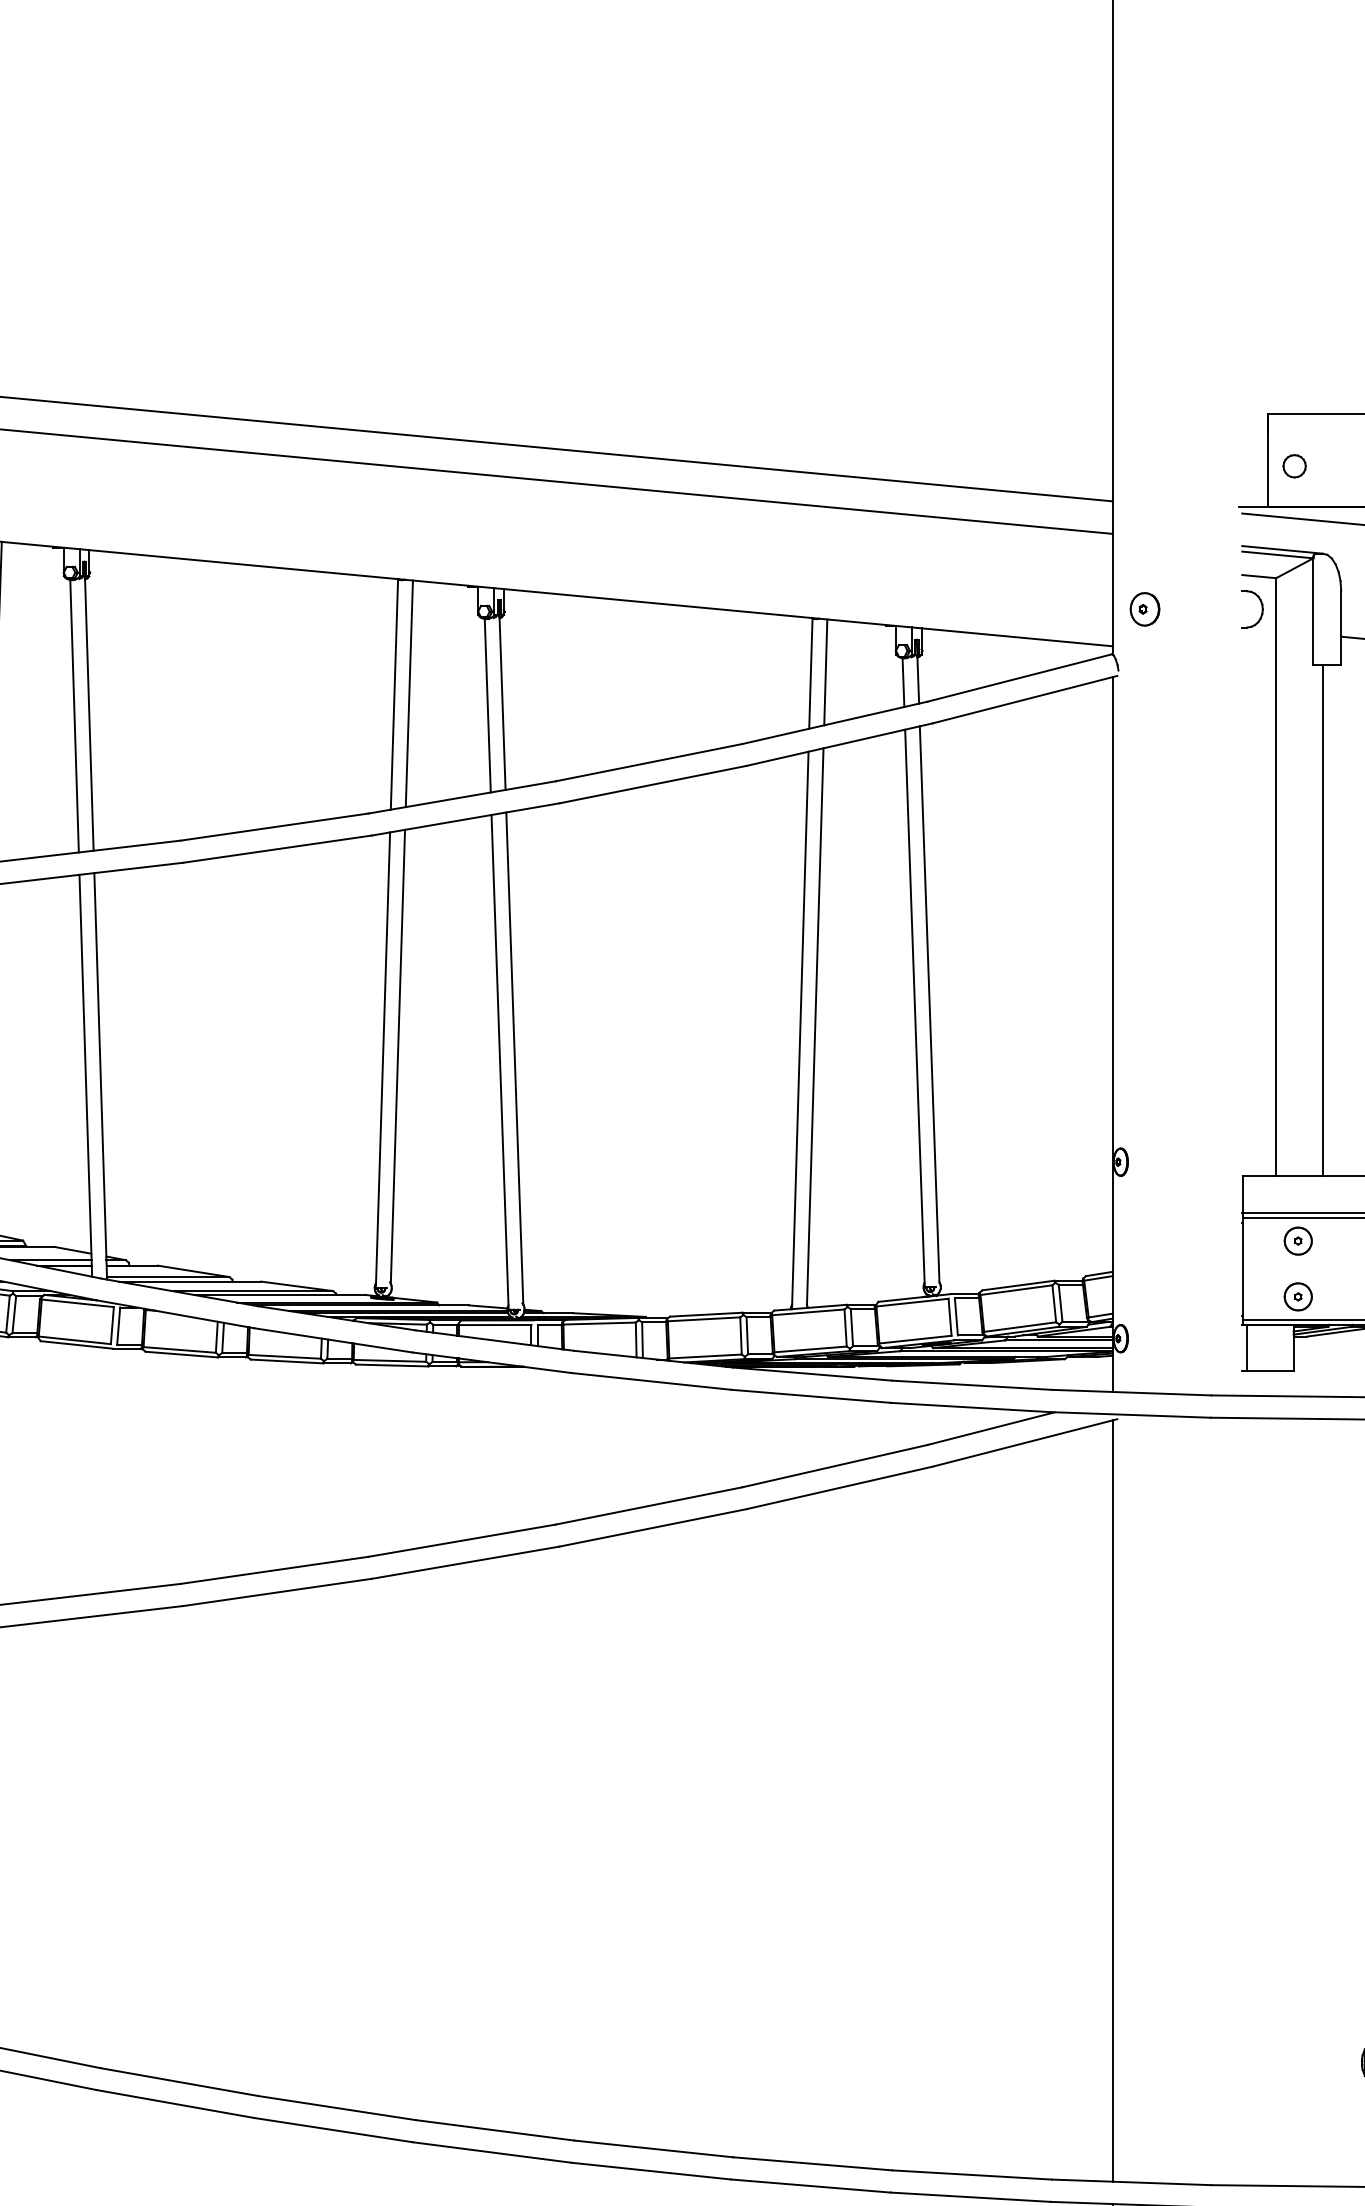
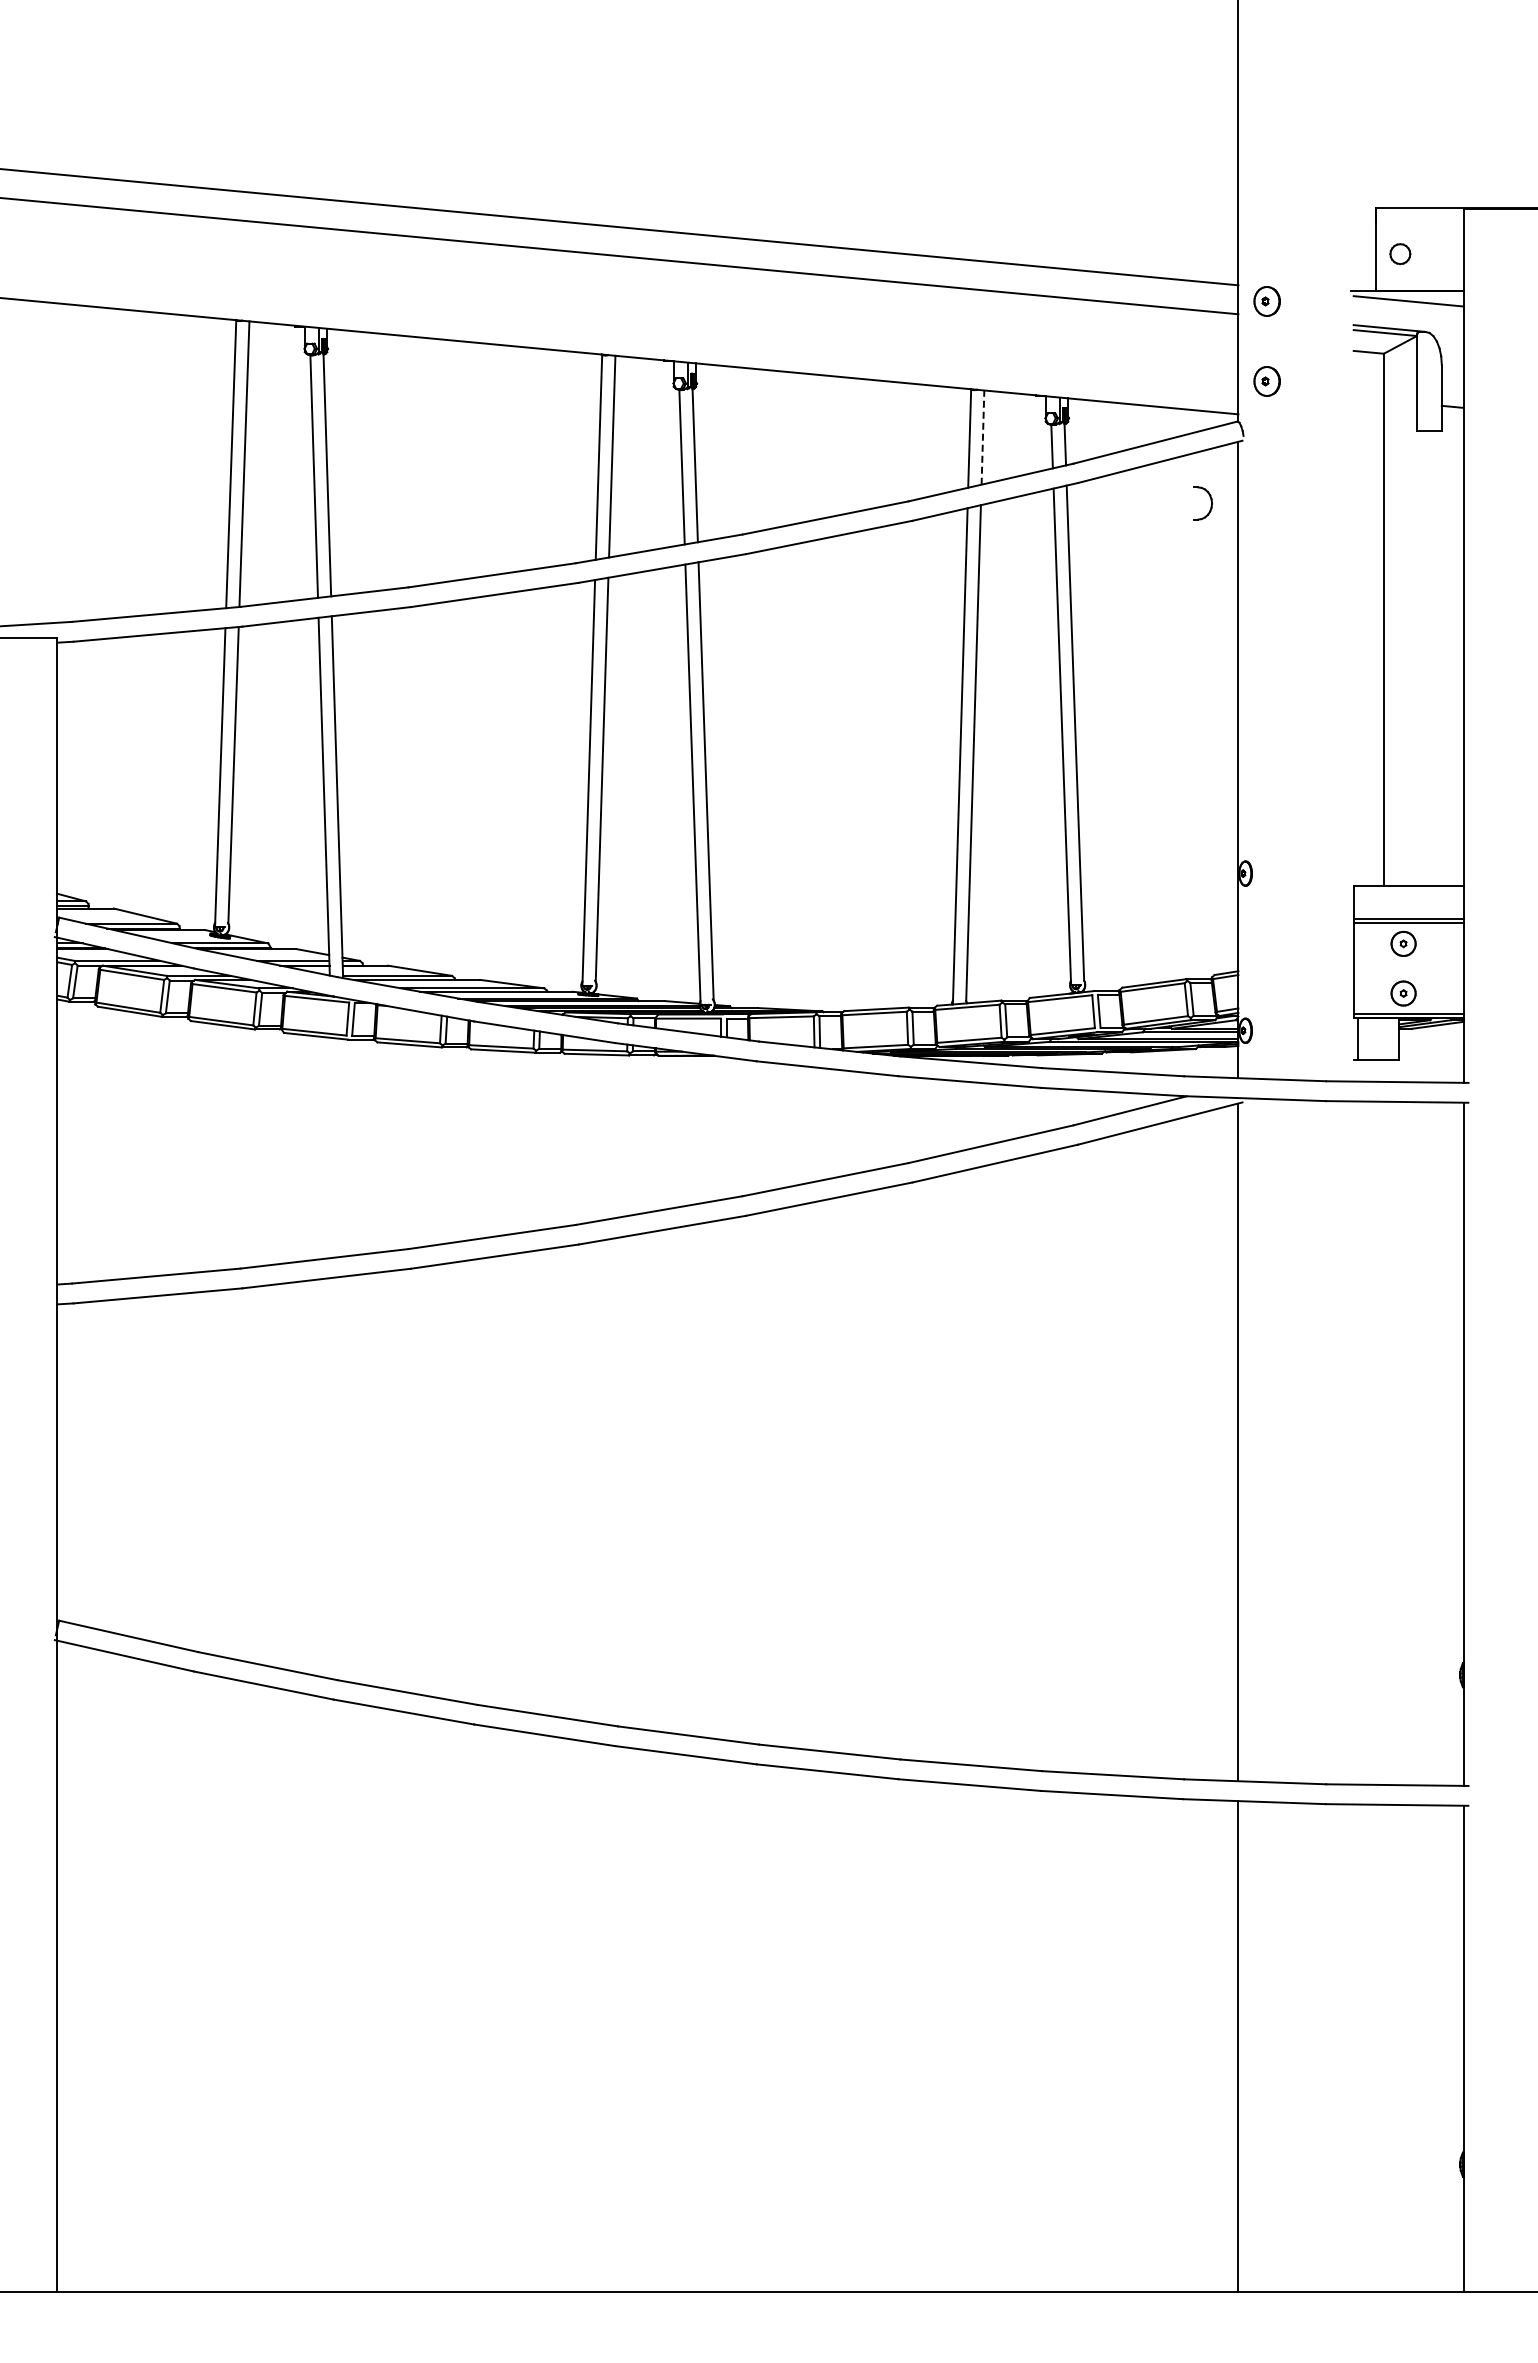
part: (1144, 519) -> (1266, 301), added
part: (1261, 611) -> (1210, 505), moved
line: (825, 672) -> (982, 437), solid -> dashed
line: (1322, 920) -> (1425, 658), removed

